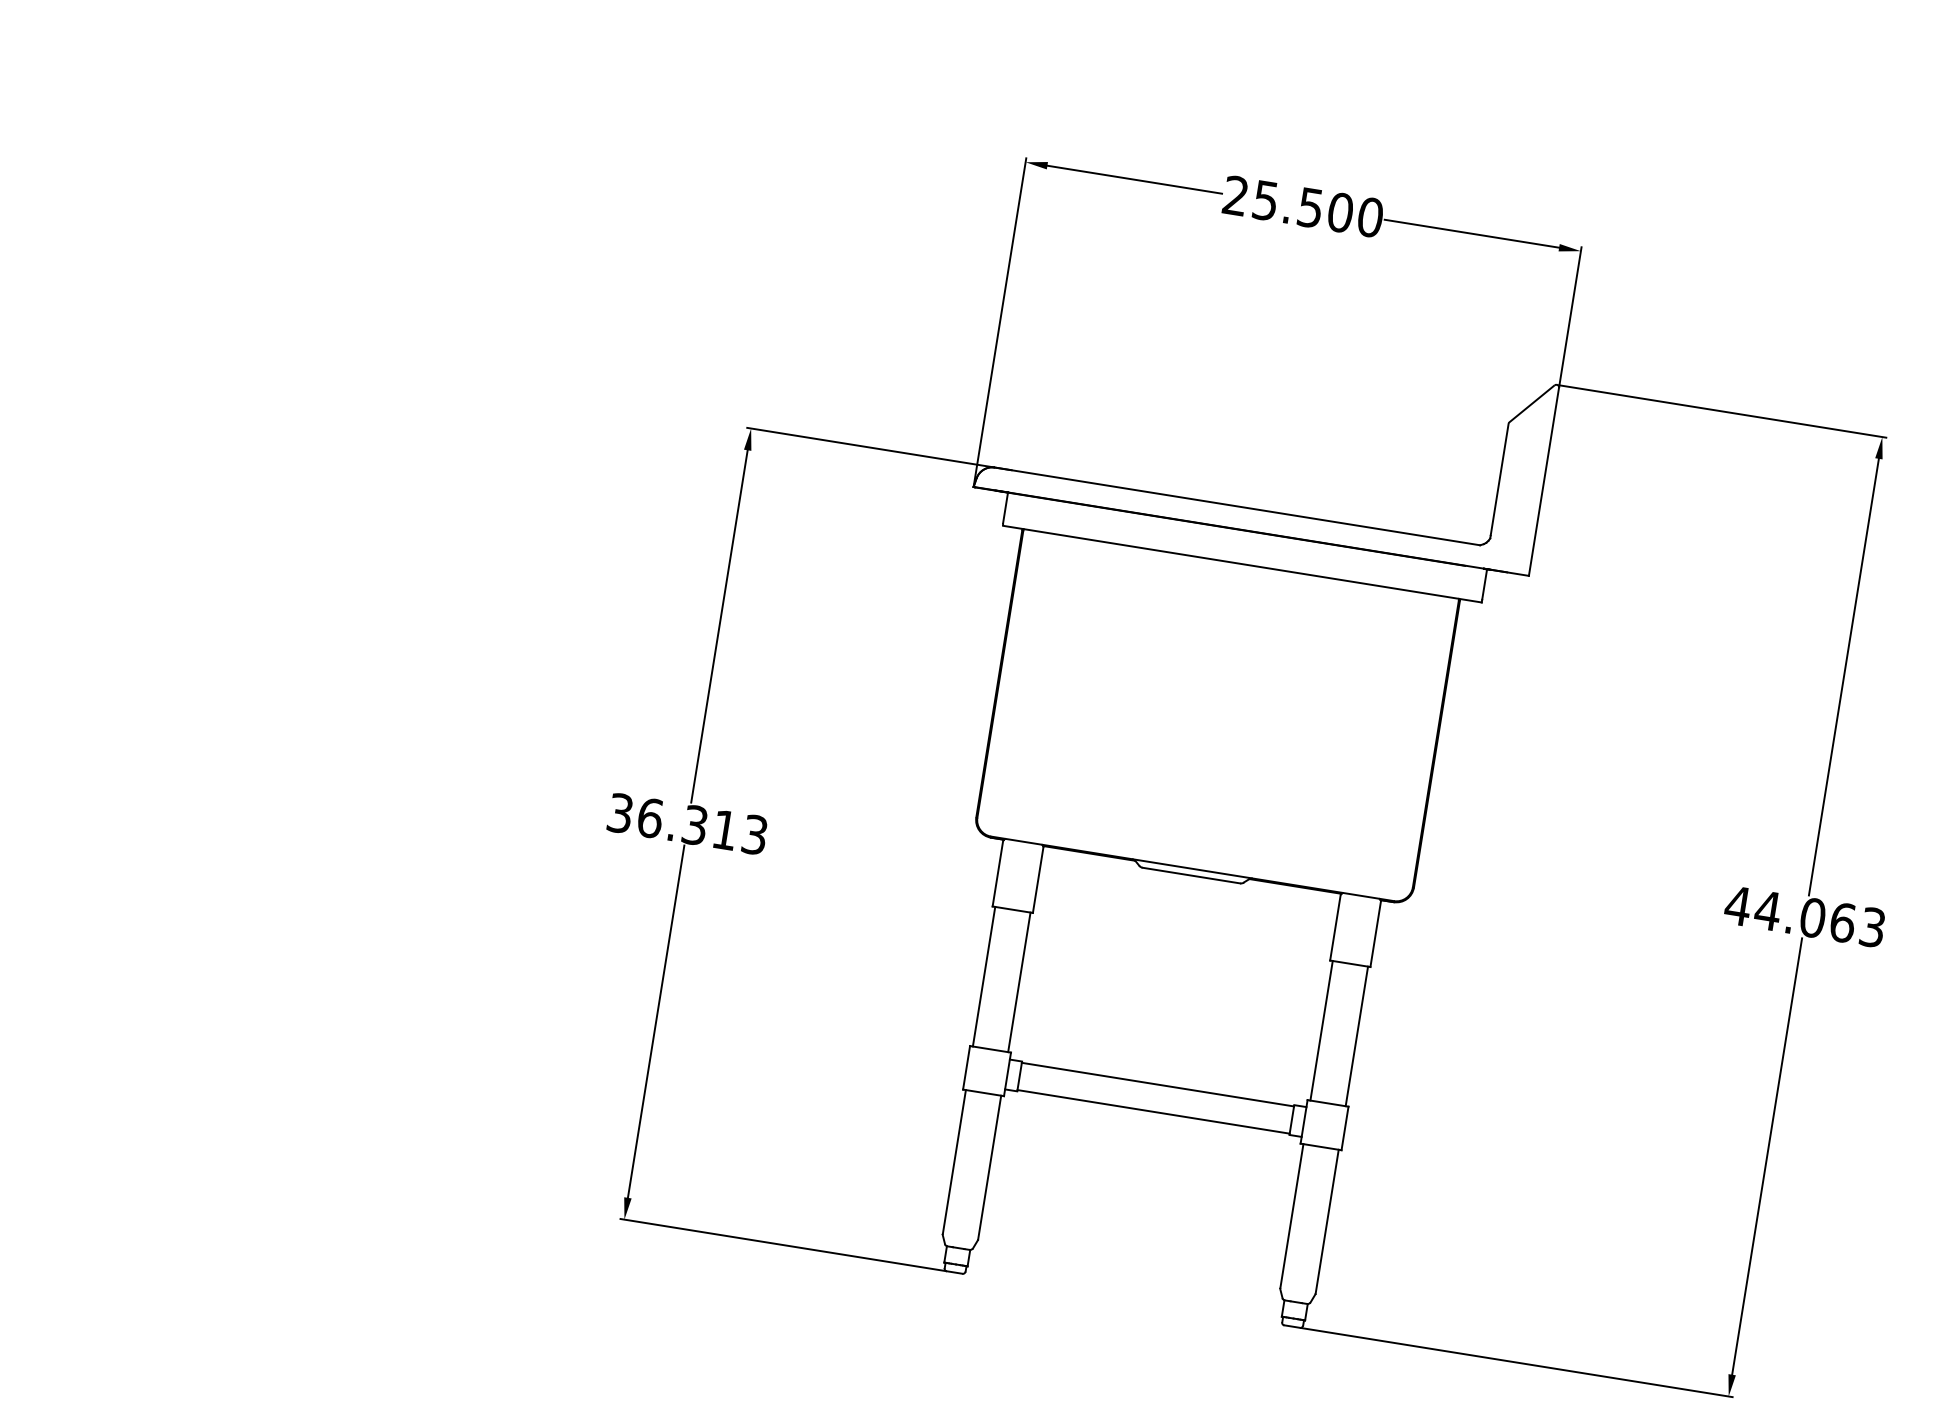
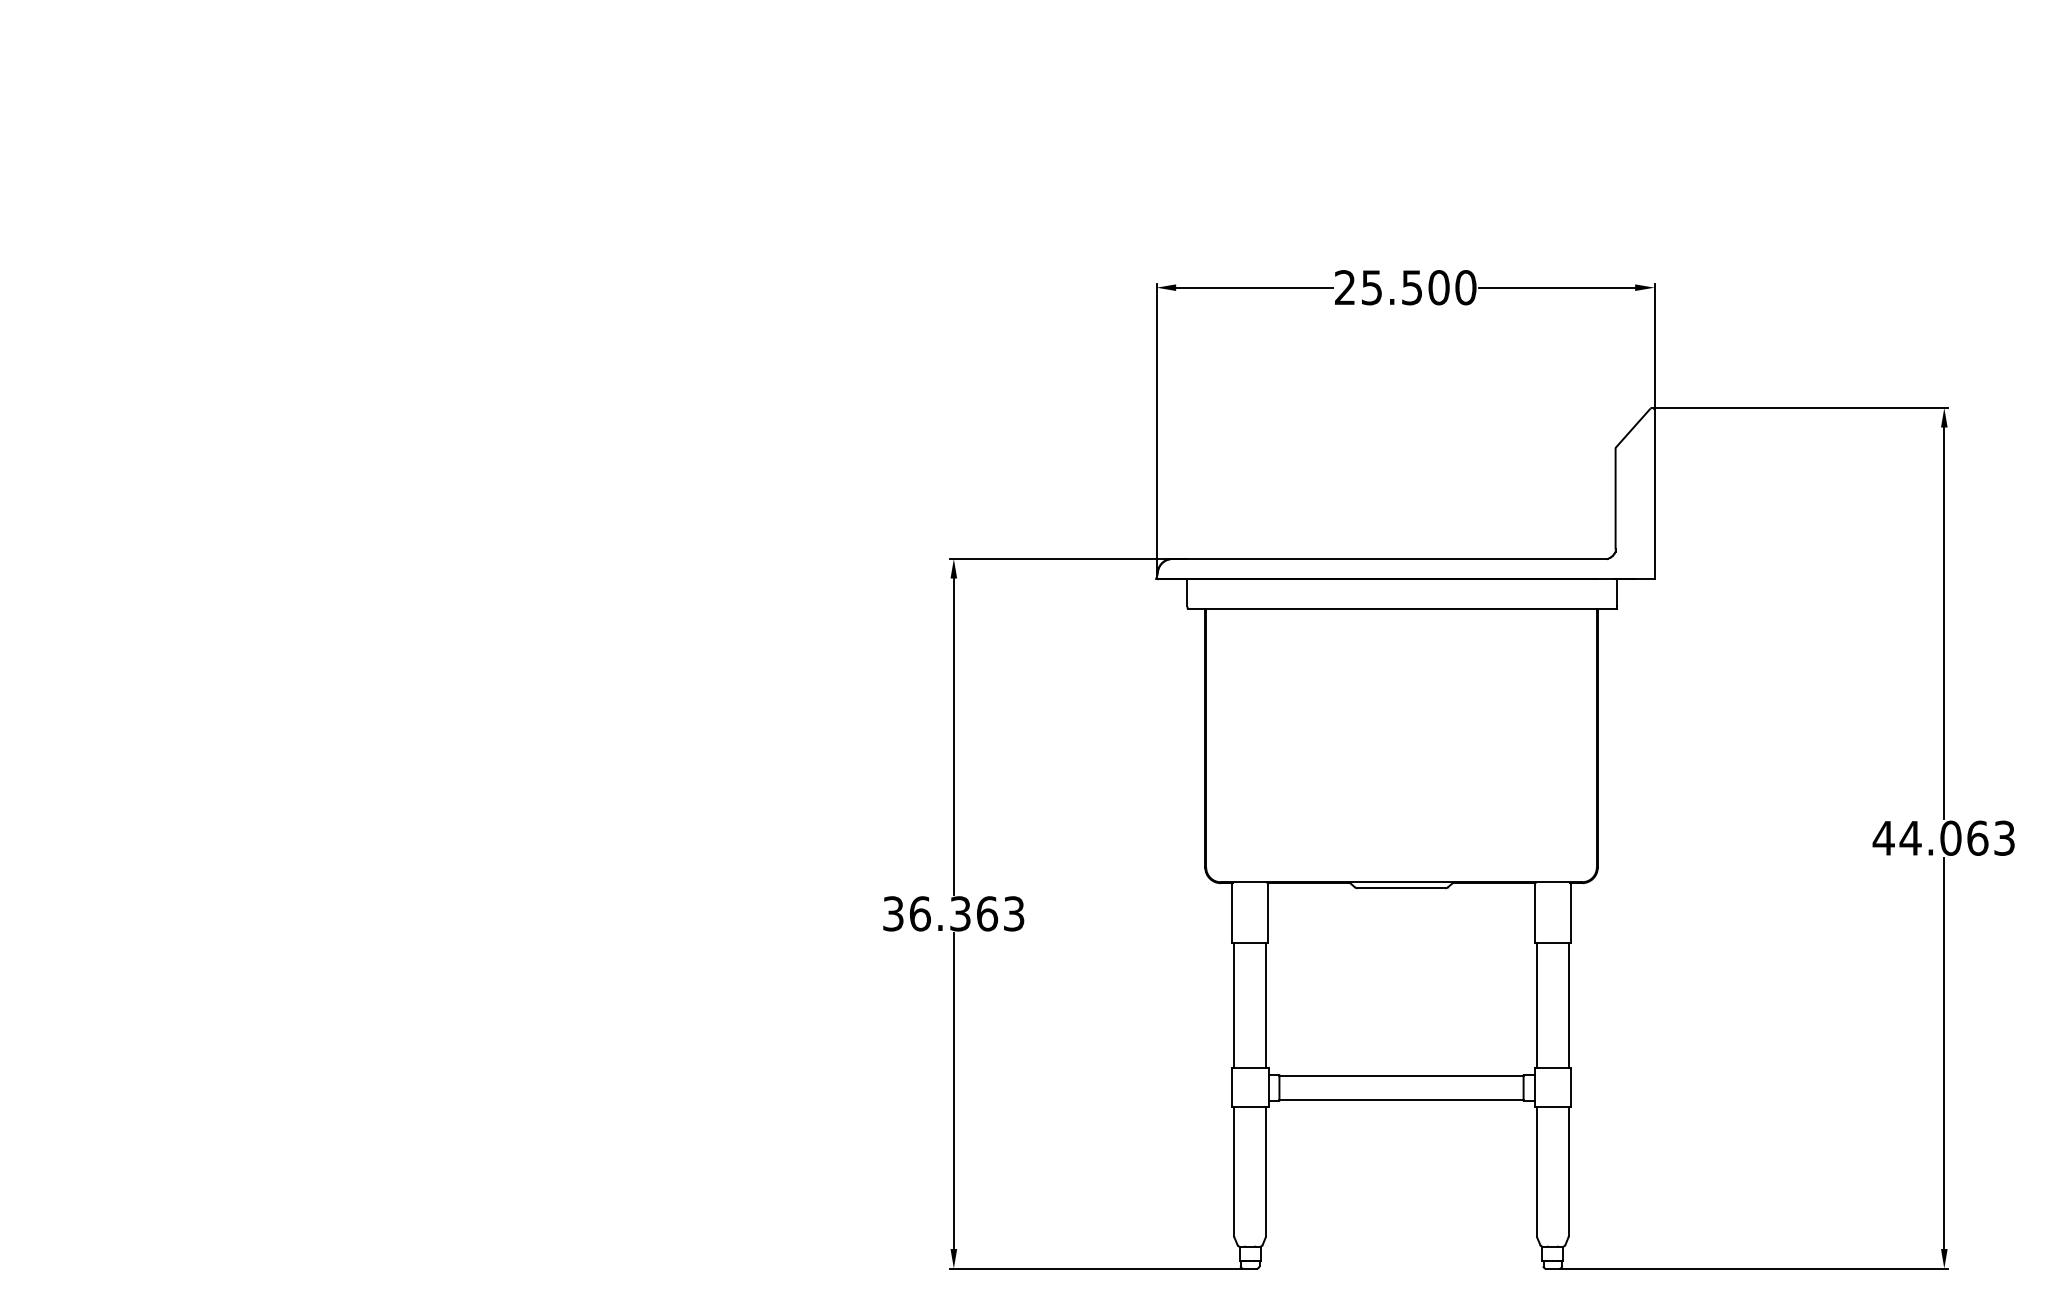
text: (725, 829) -> (987, 913), 36.313 -> 36.363

